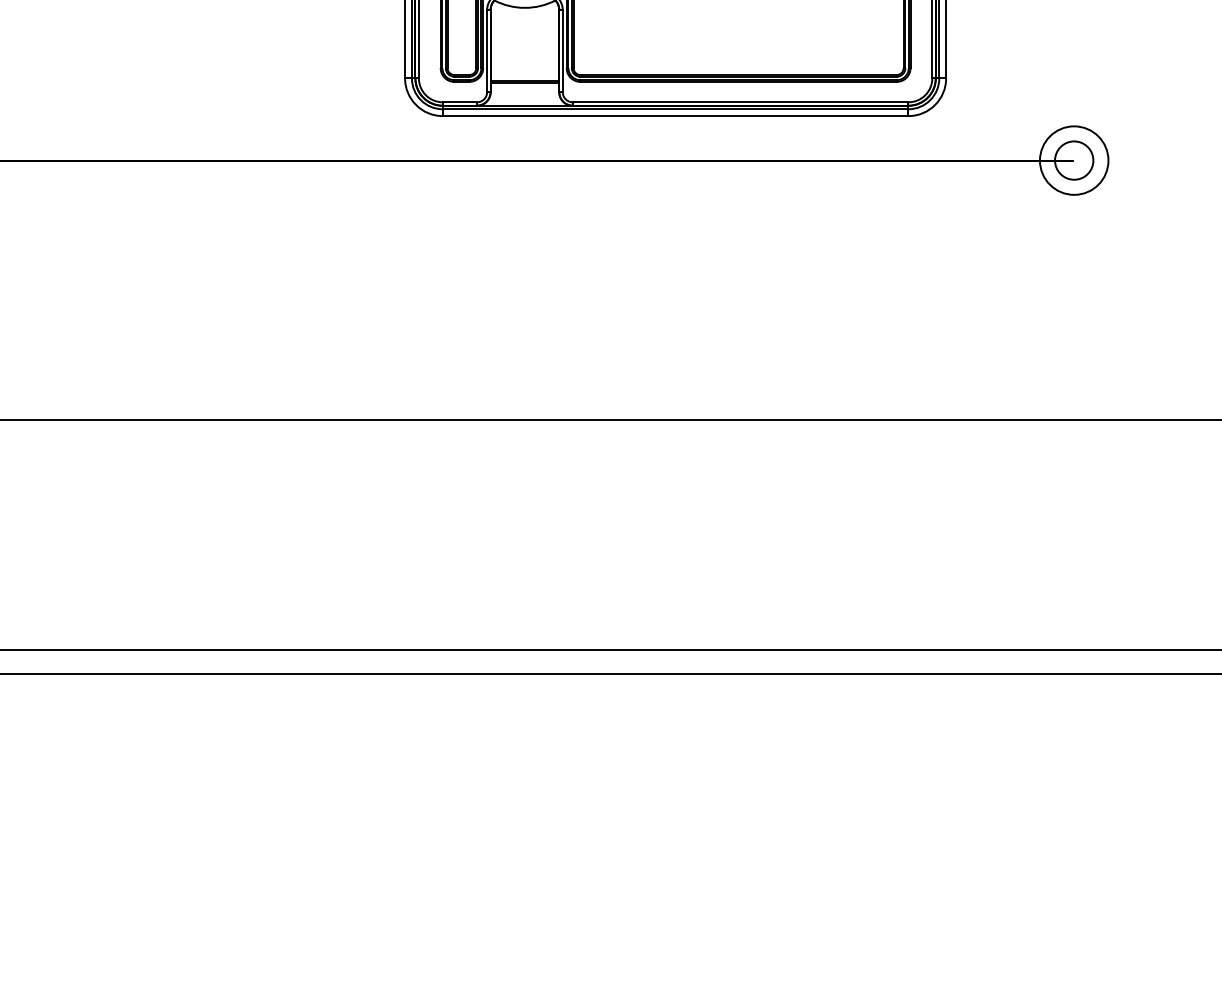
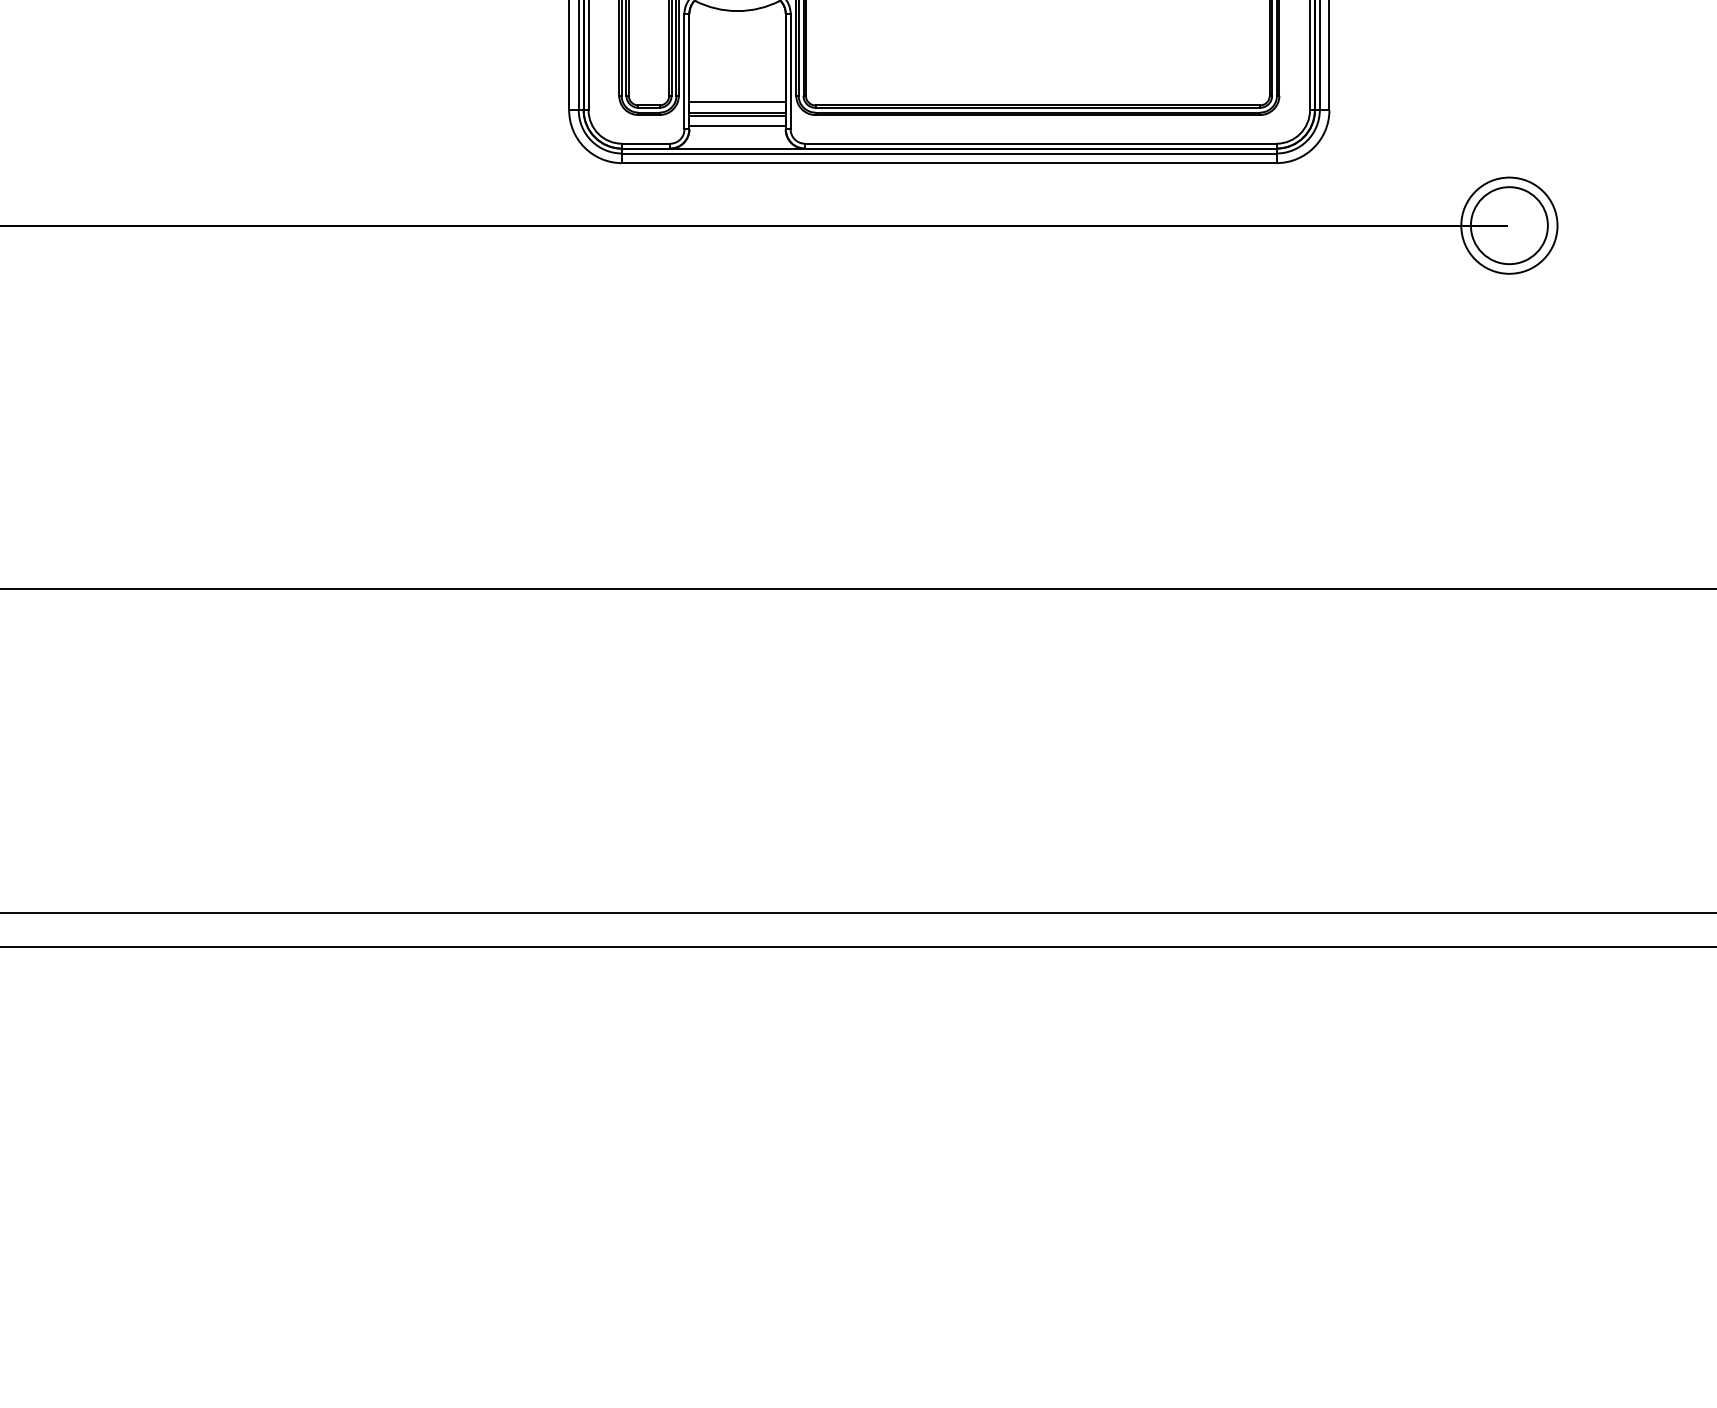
line: (524, 72) -> (736, 101), added
line: (524, 89) -> (736, 125), added
circle: (1073, 160) -> (1508, 225), size x1.43

